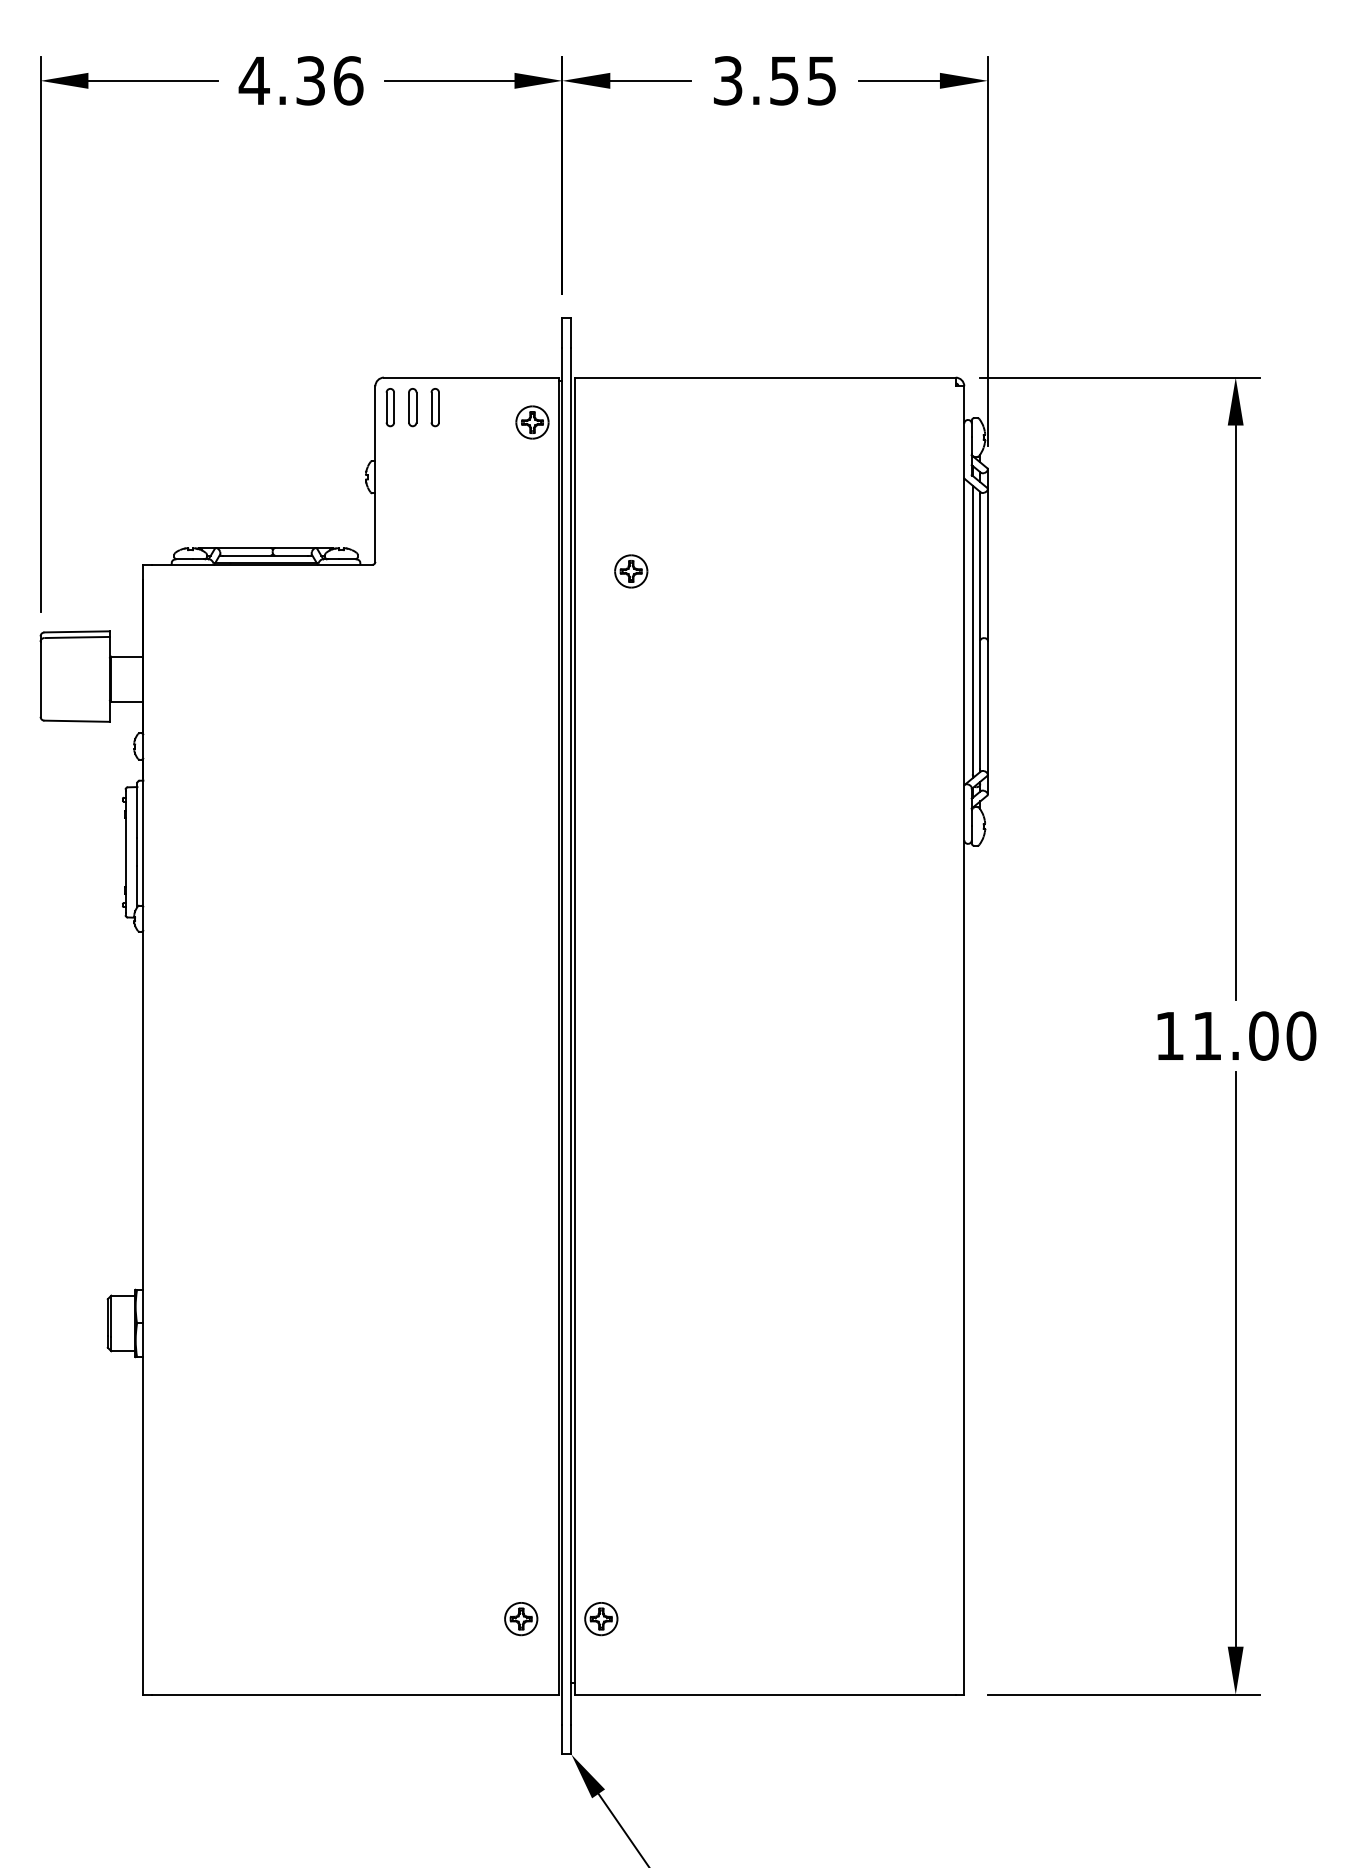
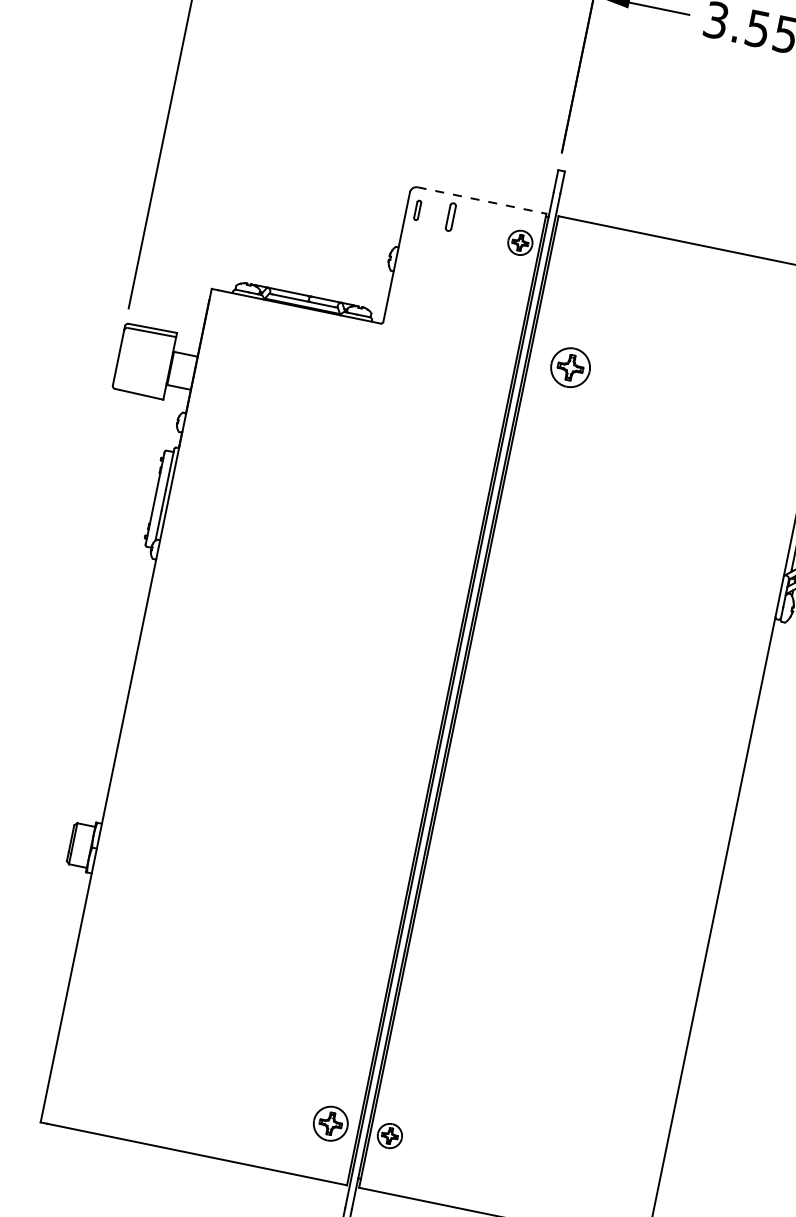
line: (471, 377) -> (482, 200), solid -> dashed
part: (389, 407) -> (417, 210), size x0.7
part: (412, 407) -> (434, 213), removed
part: (631, 571) -> (570, 367), size x1.6
part: (521, 1619) -> (330, 1124), size x1.4

